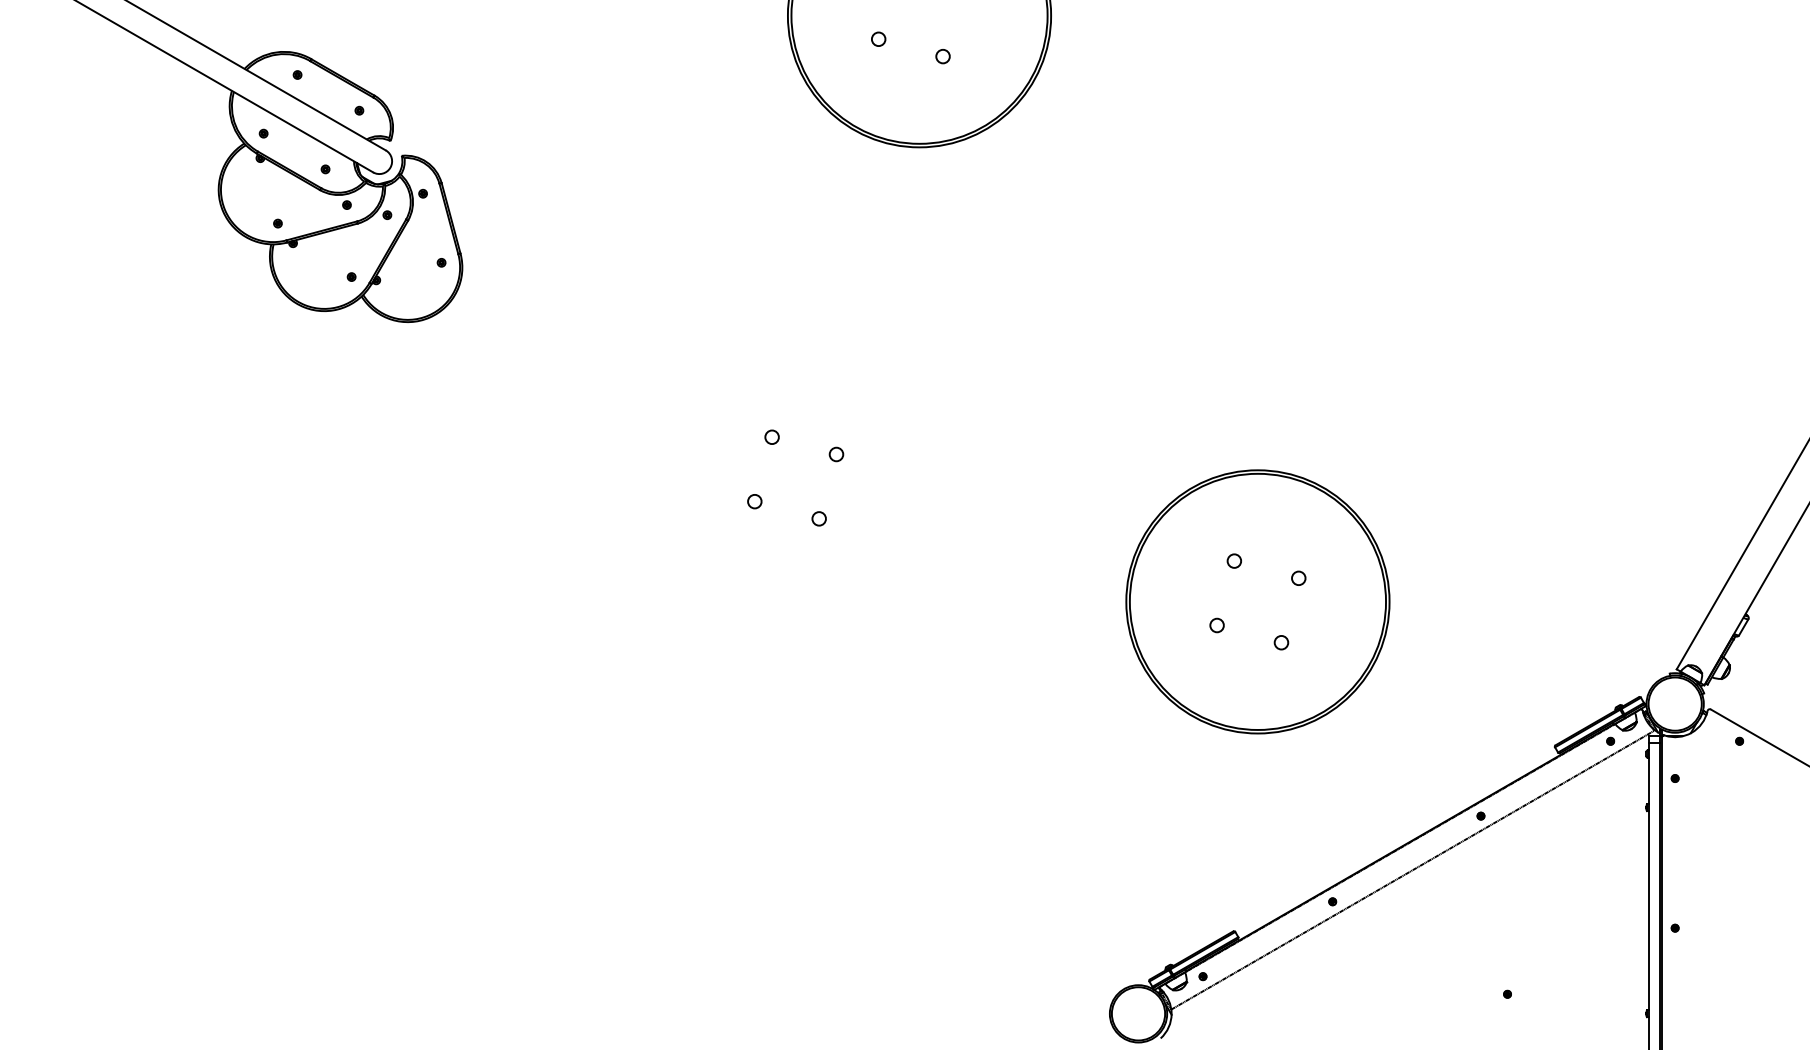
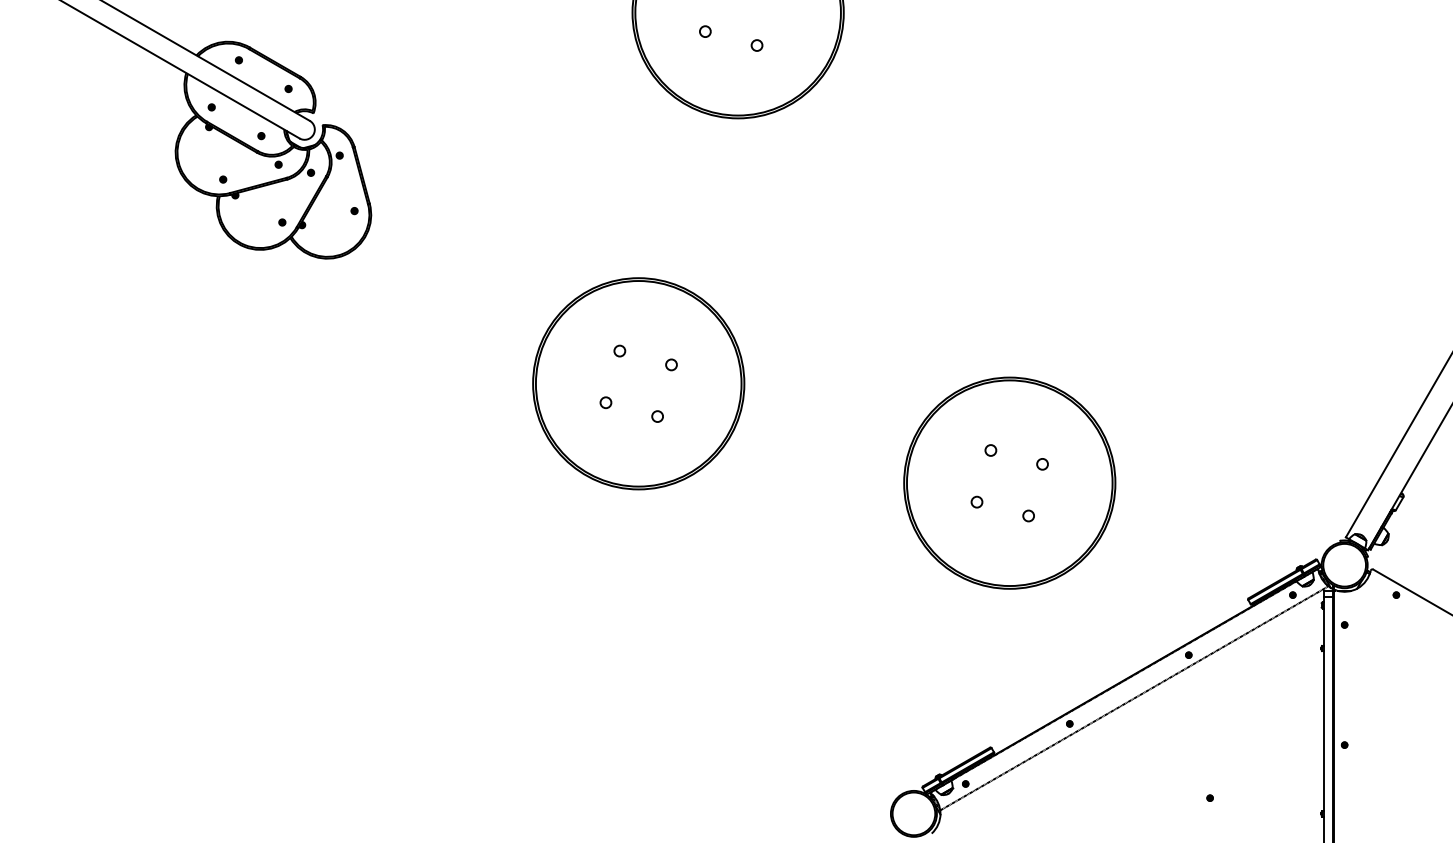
part: (795, 477) -> (638, 383), added

